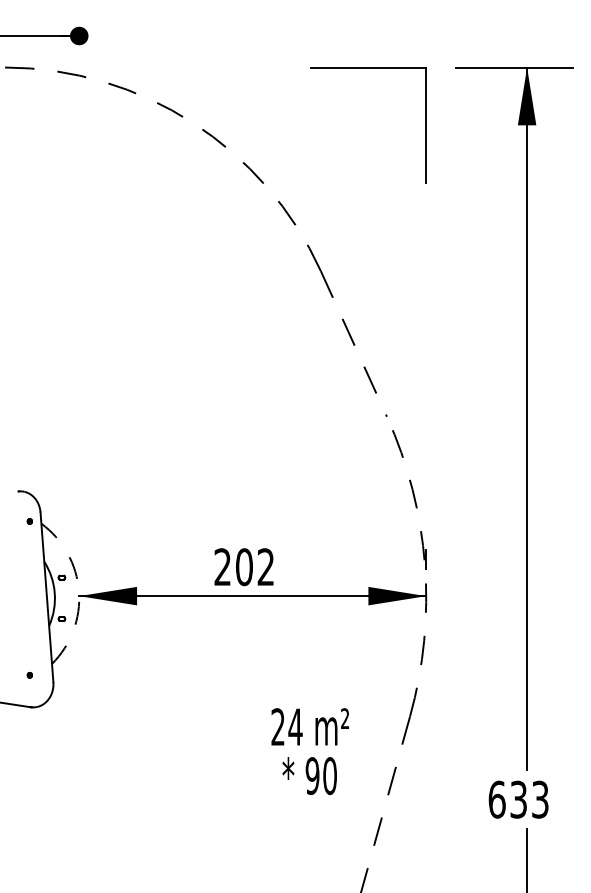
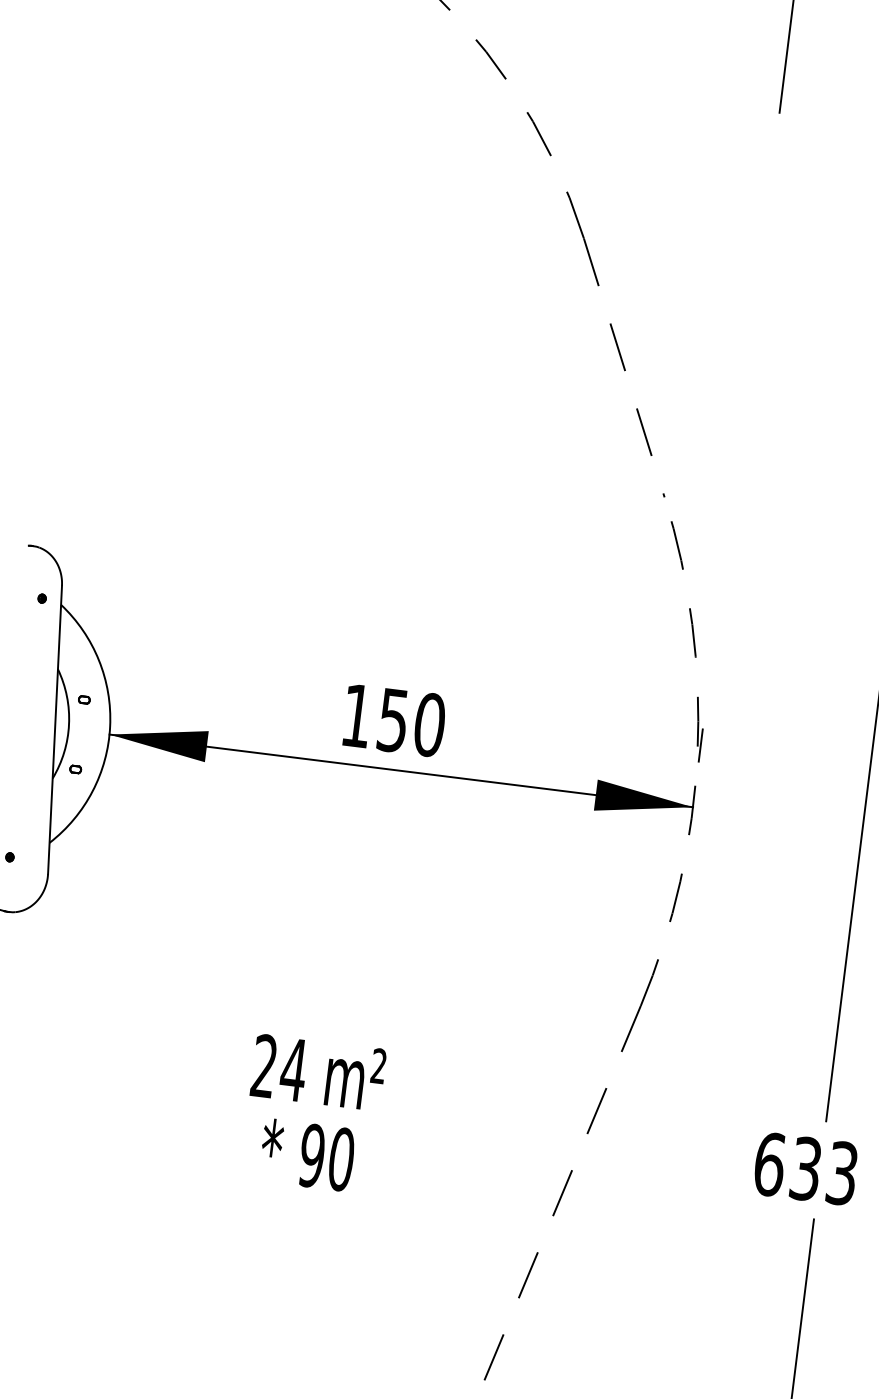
text: (244, 567) -> (393, 721), 202 -> 150
arc: (79, 591) -> (110, 726), dashed -> solid
text: (309, 751) -> (312, 1113), moved

